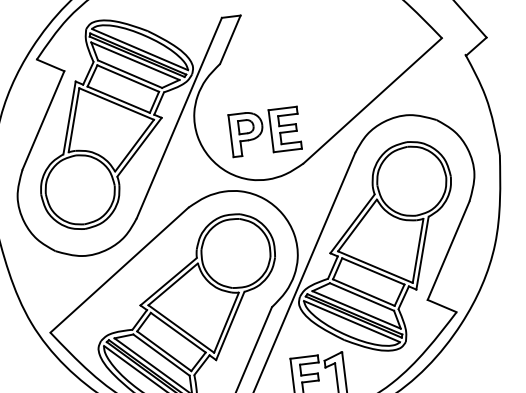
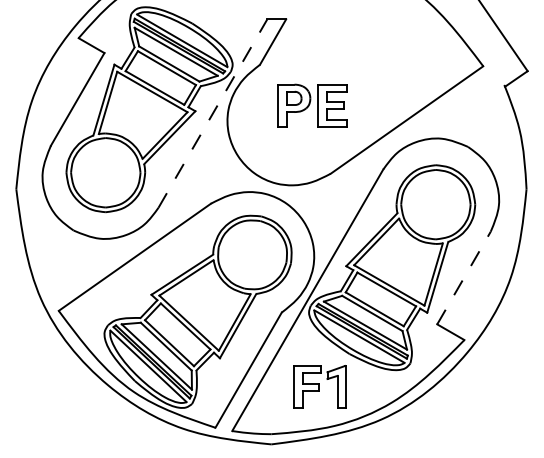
line: (178, 118) -> (212, 113), solid -> dashed
part: (265, 131) -> (312, 105), moved
line: (449, 251) -> (464, 278), solid -> dashed

